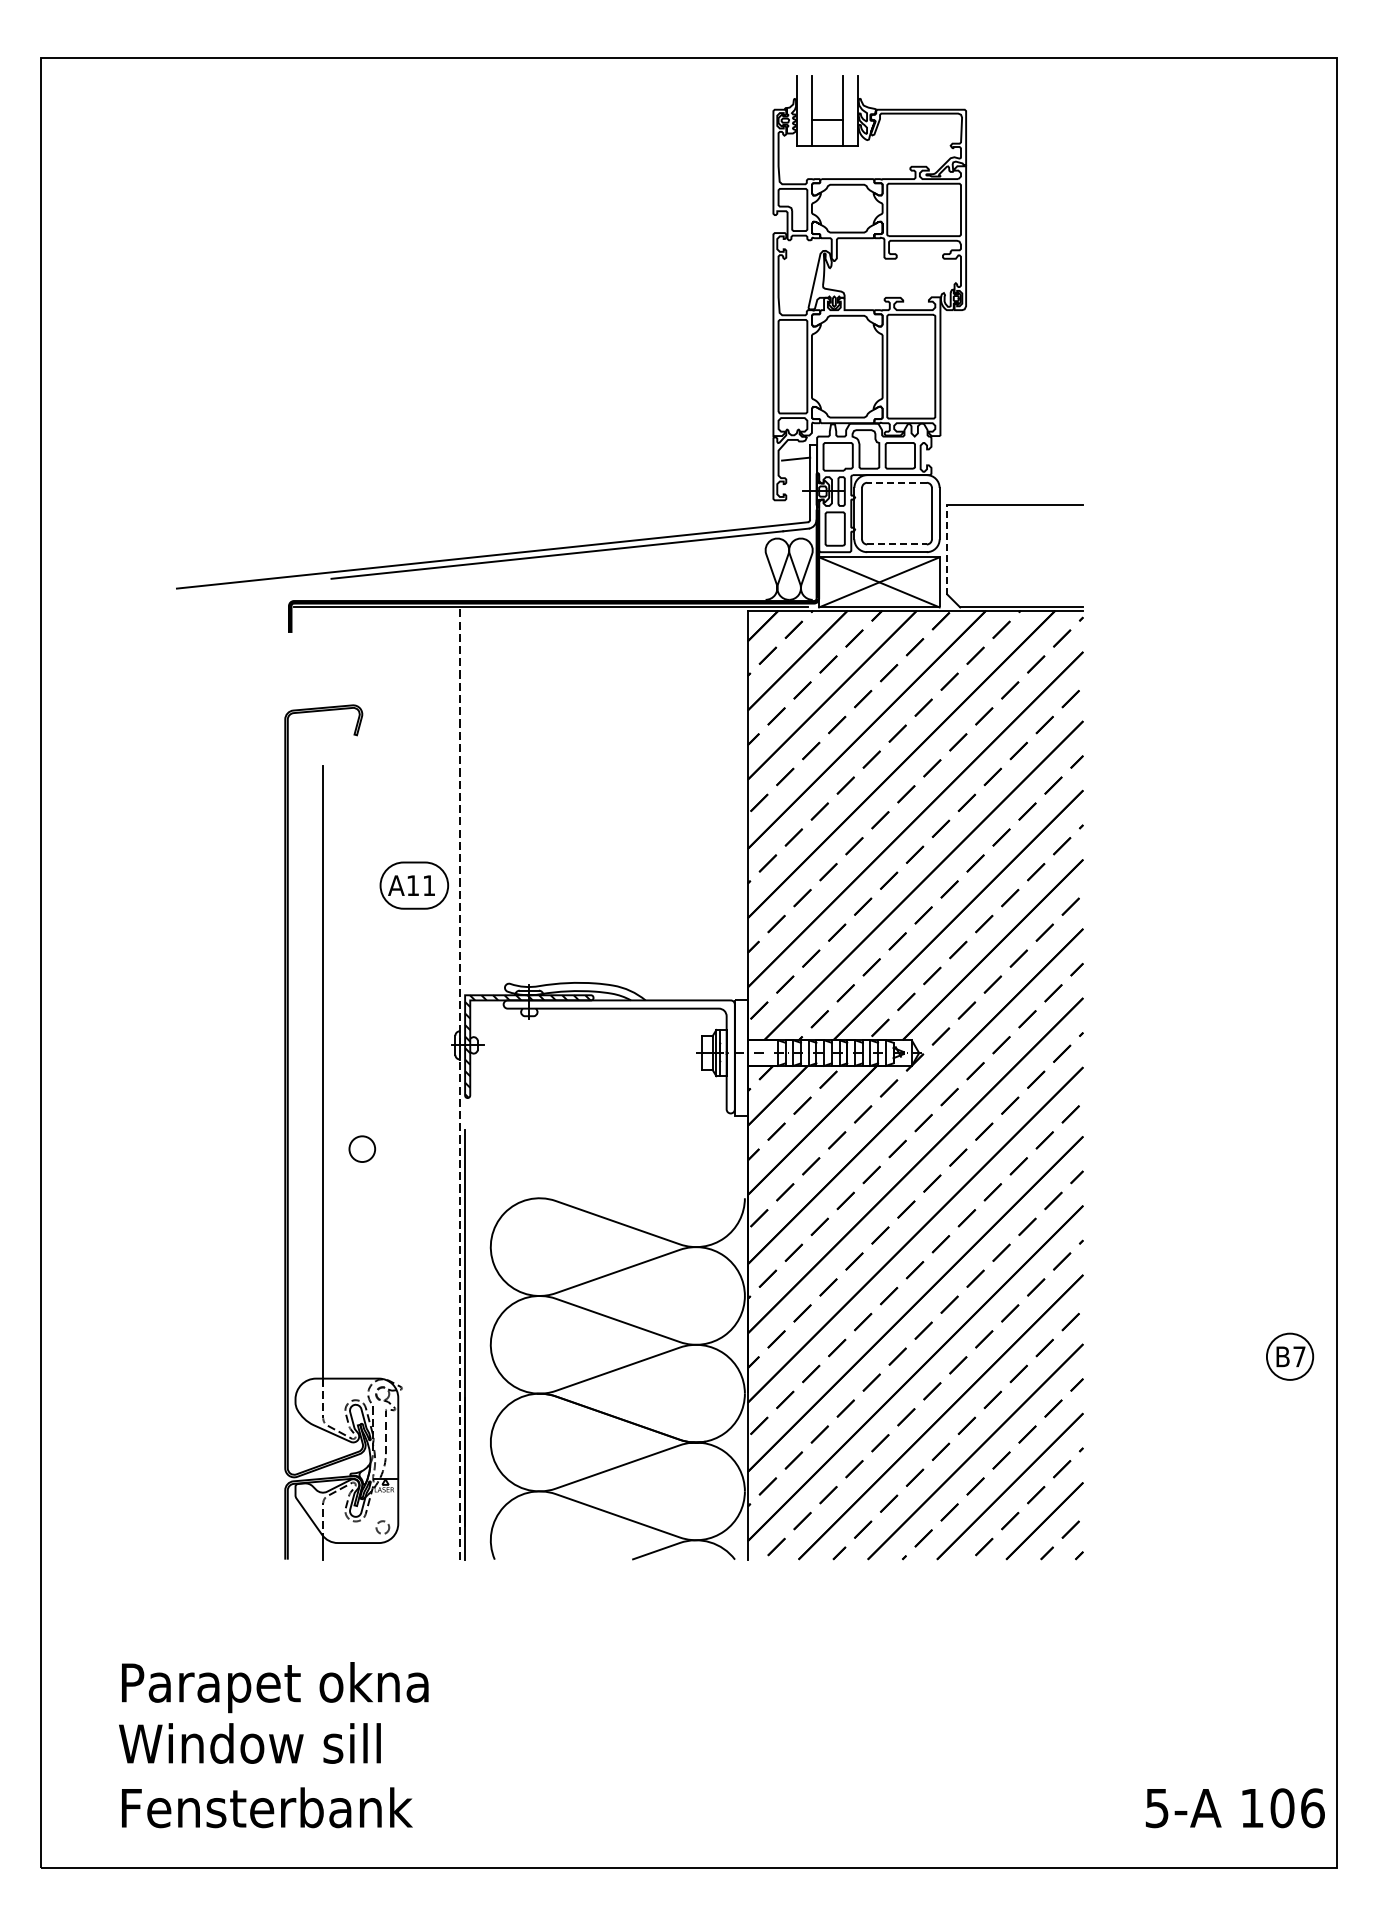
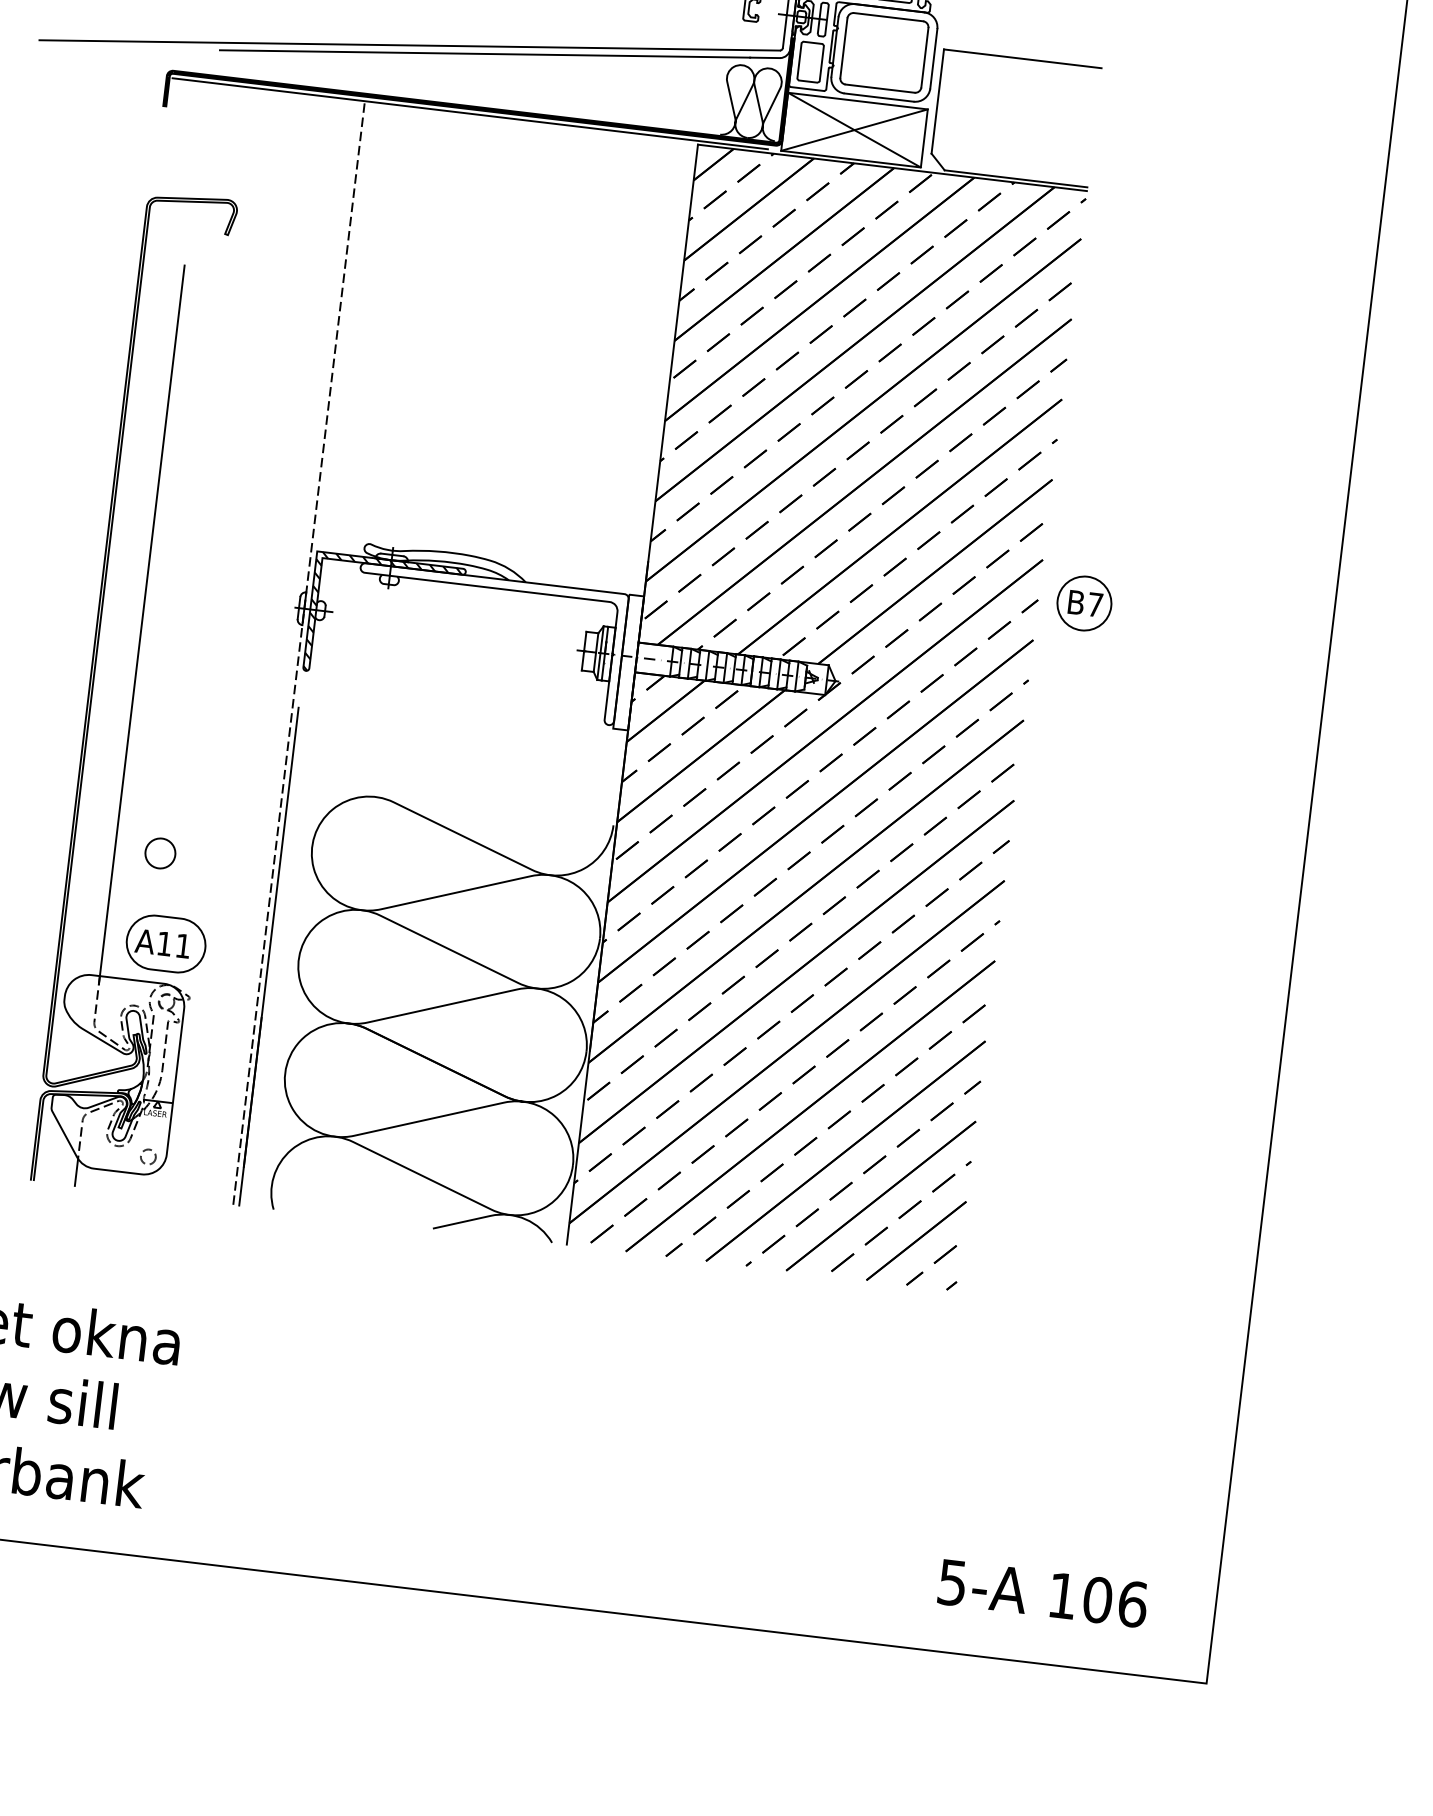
line: (897, 482) -> (889, 16), dashed -> solid
line: (897, 544) -> (880, 88), dashed -> solid
line: (947, 549) -> (937, 101), dashed -> solid
part: (414, 885) -> (166, 943), moved
circle: (362, 1148) -> (160, 852), moved
part: (1290, 1356) -> (1085, 603), moved
text: (1234, 1808) -> (1042, 1593), moved

